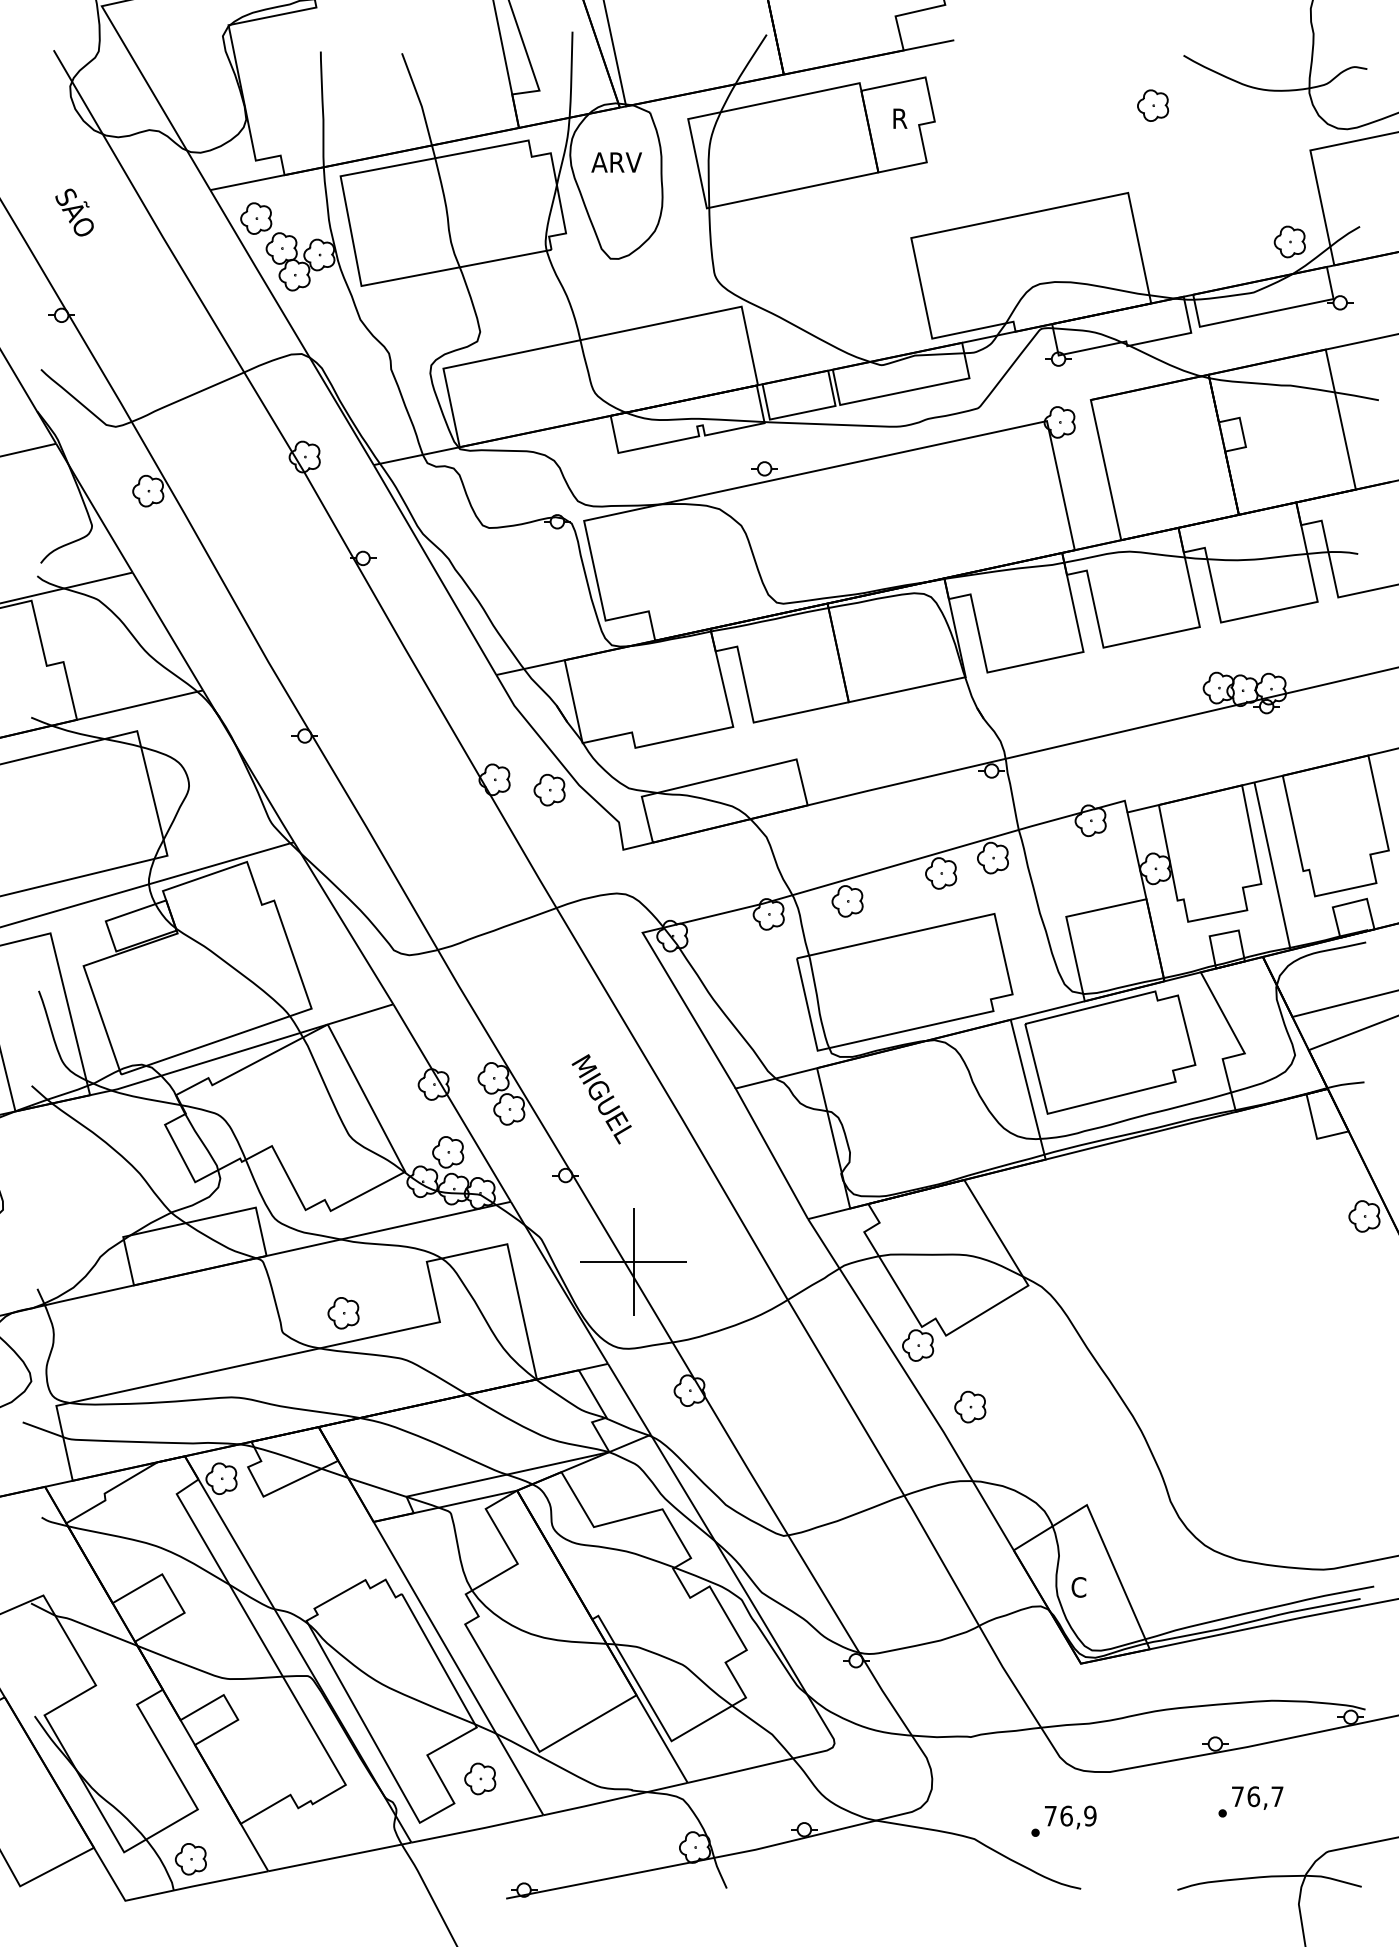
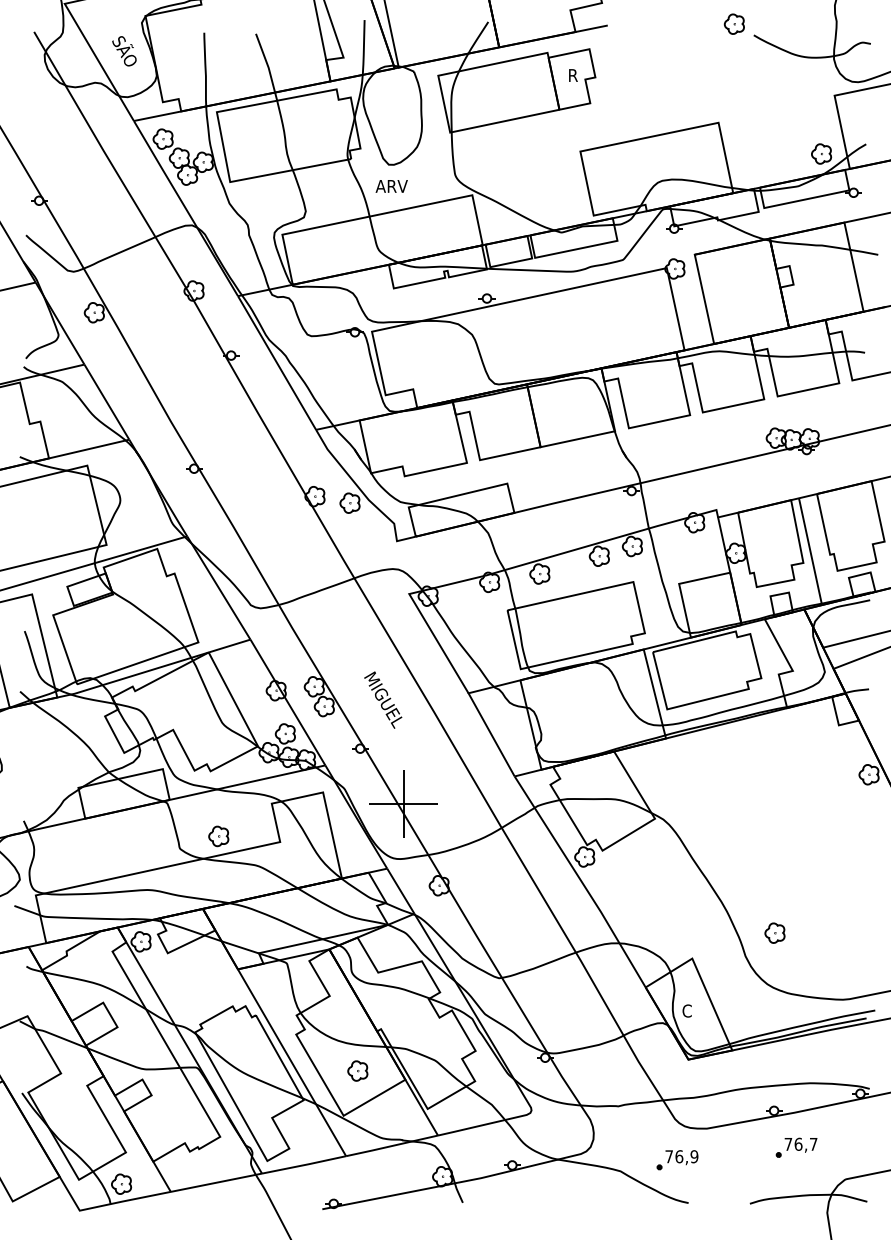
part: (1151, 104) -> (733, 23), moved
text: (616, 162) -> (391, 186), moved
text: (74, 212) -> (124, 51), moved
part: (969, 1406) -> (774, 932), moved
part: (479, 1778) -> (357, 1070), moved

